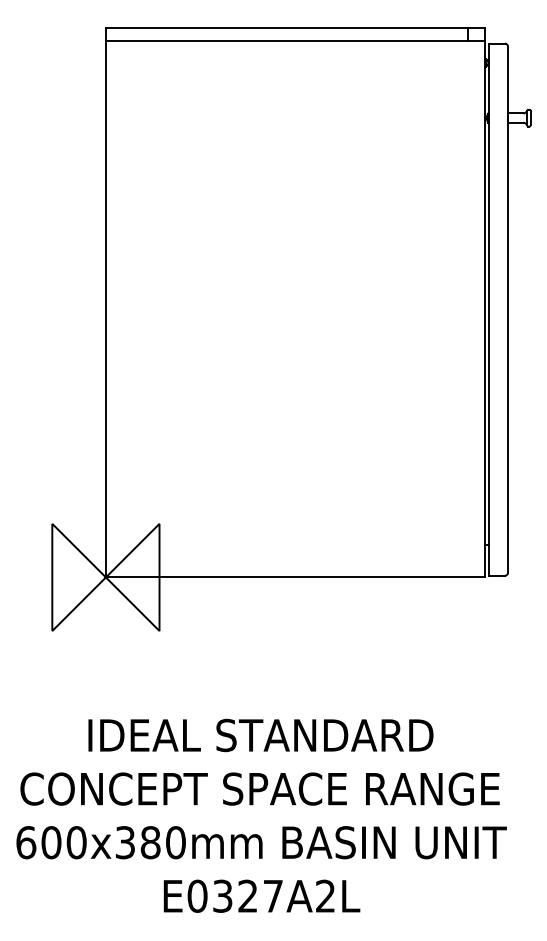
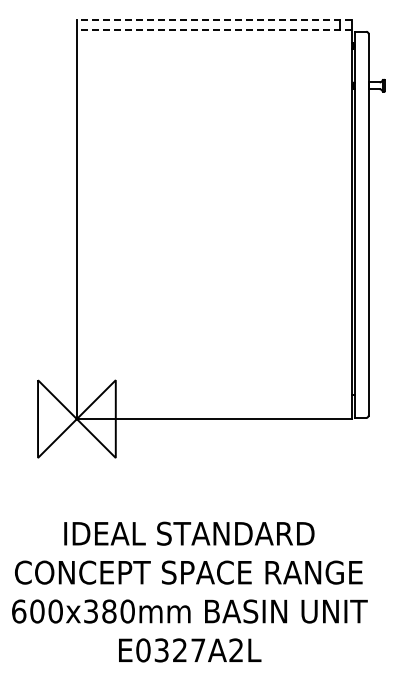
line: (295, 28) -> (214, 20), solid -> dashed
line: (295, 41) -> (214, 30), solid -> dashed

